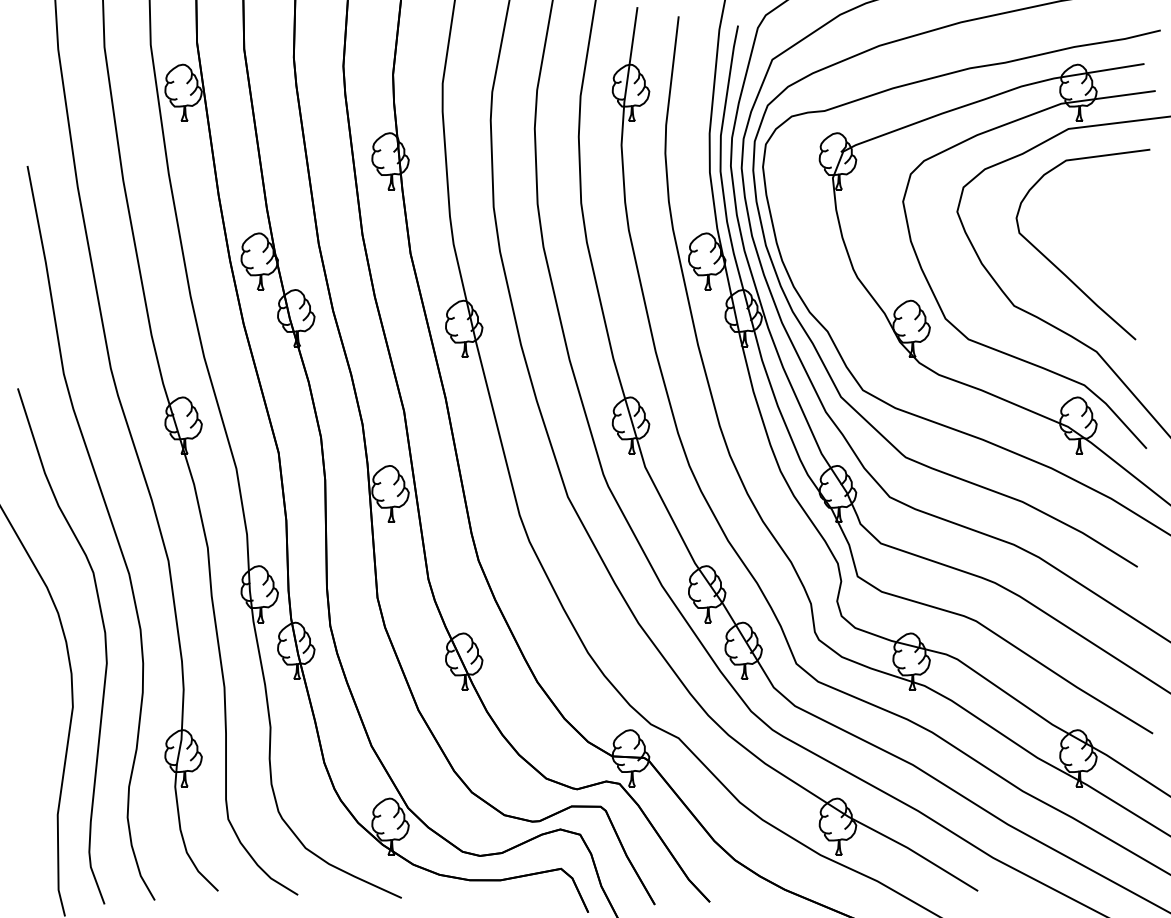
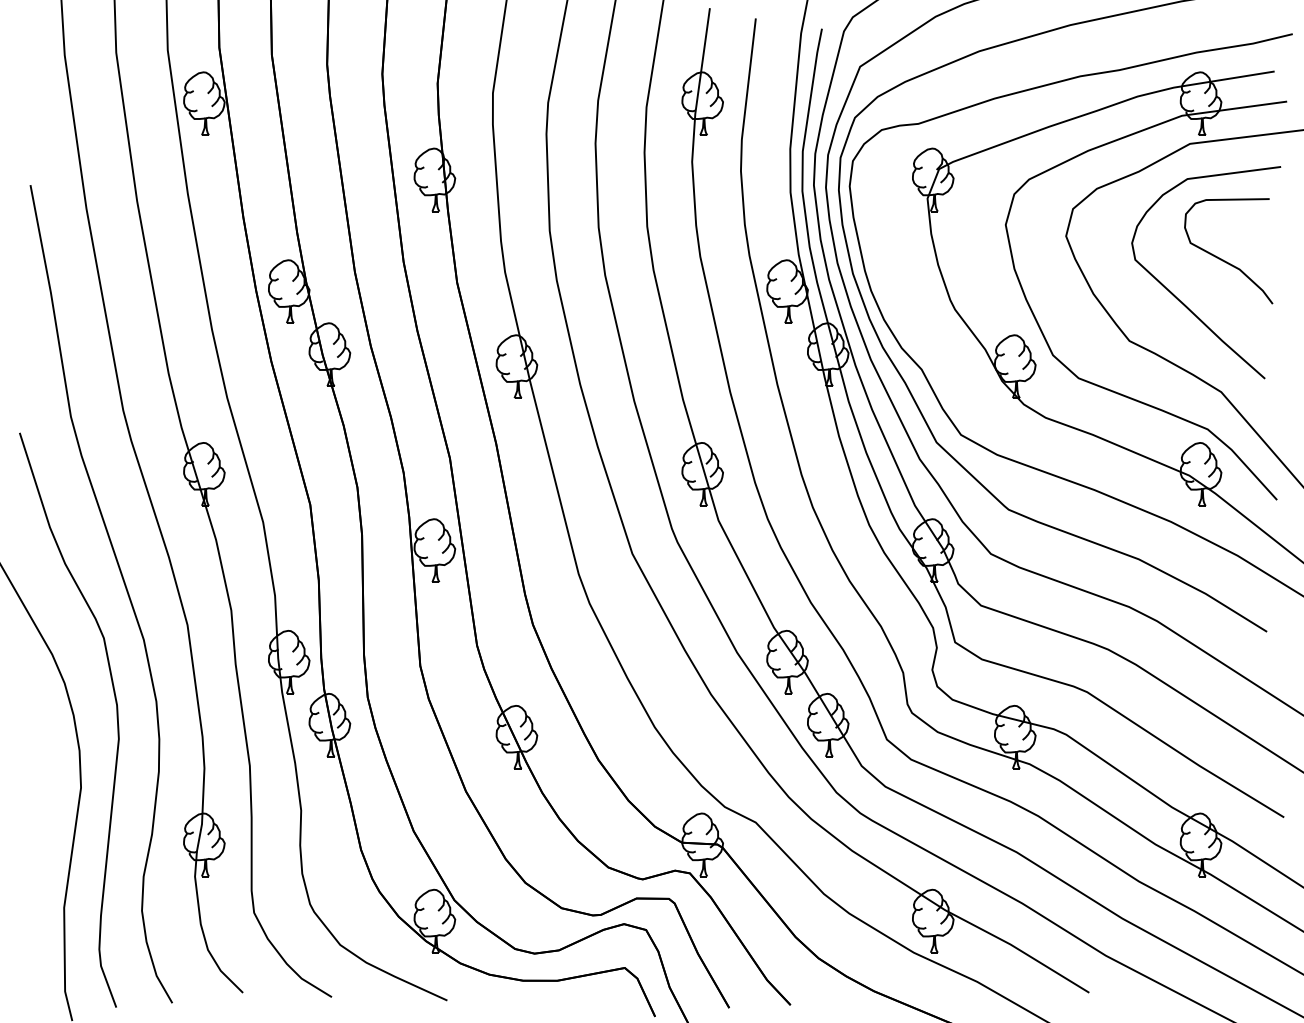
curve: (1098, 232) -> (1223, 259), added

